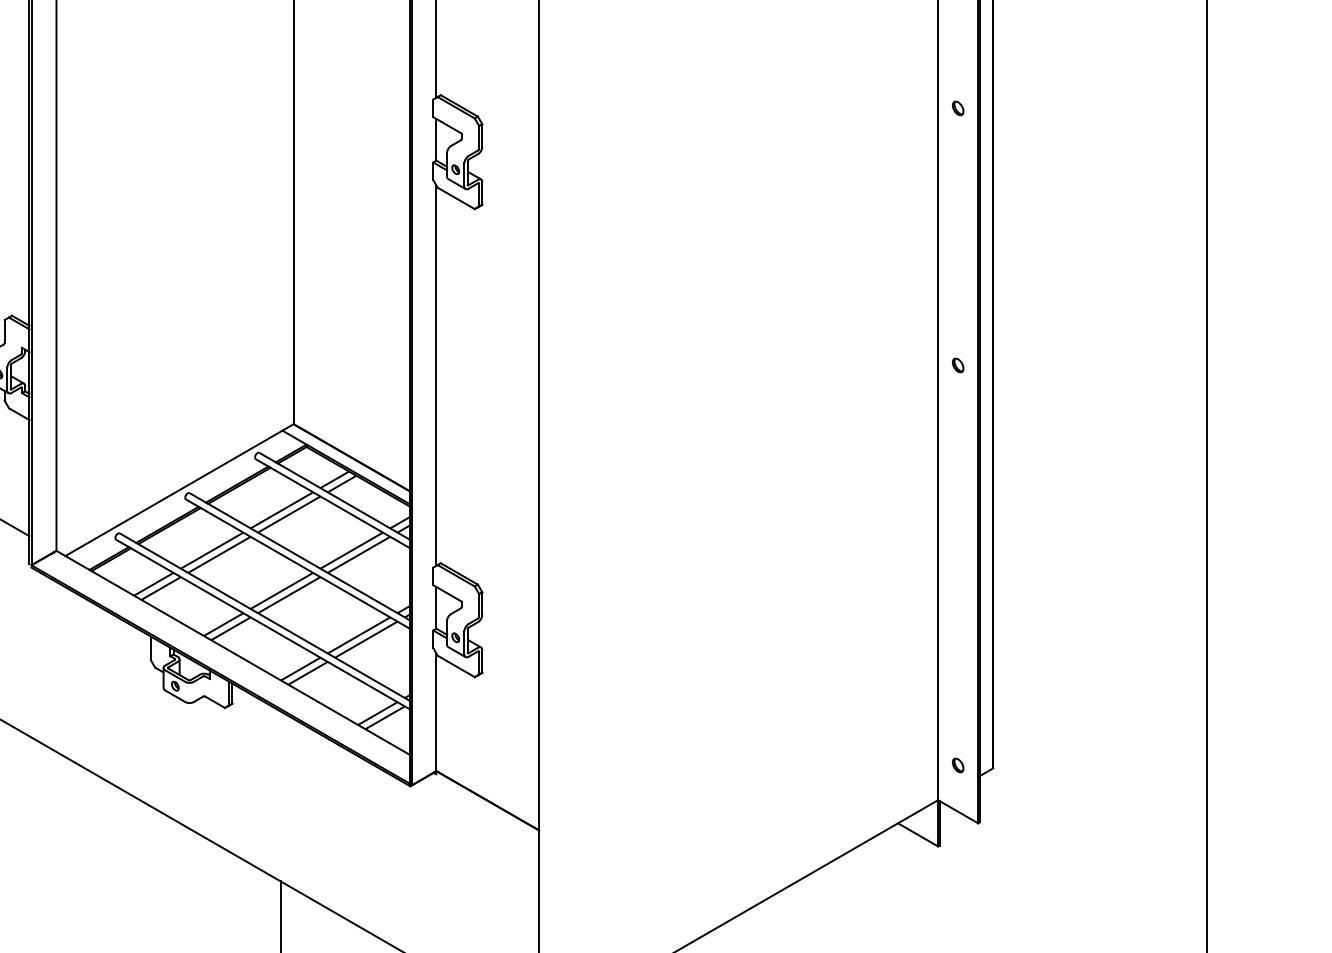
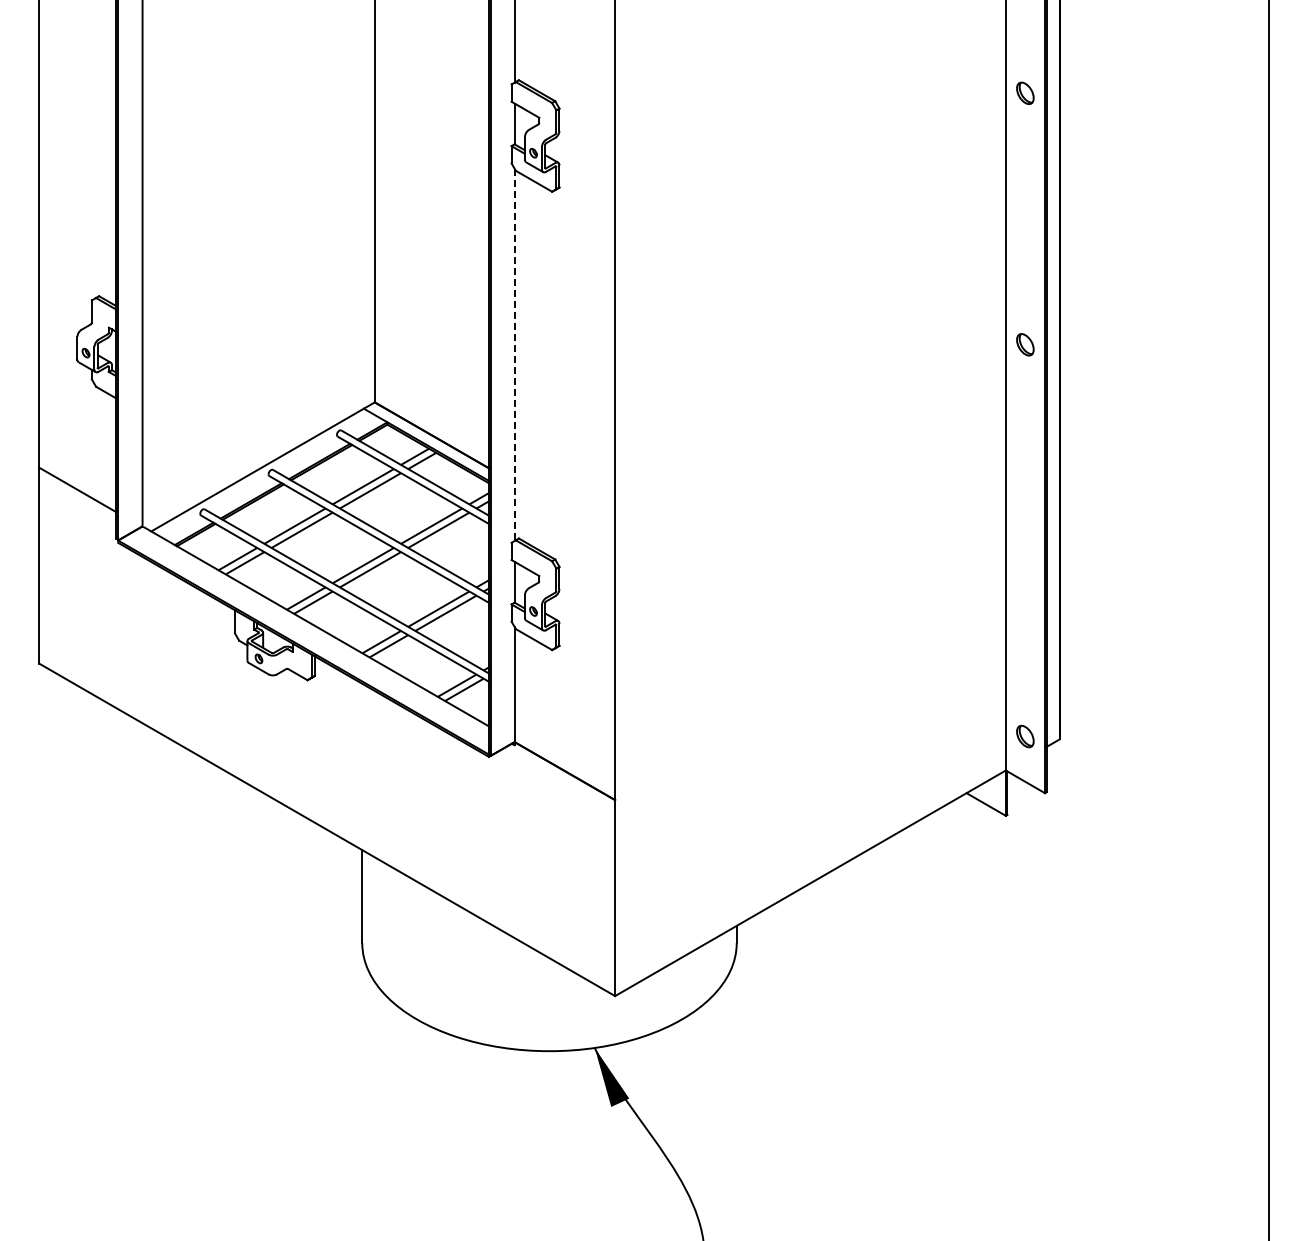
part: (958, 107) -> (1025, 92), size x1.6
part: (958, 365) -> (1025, 344), size x1.6
line: (436, 376) -> (514, 355), solid -> dashed
part: (958, 765) -> (1025, 736), size x1.6

